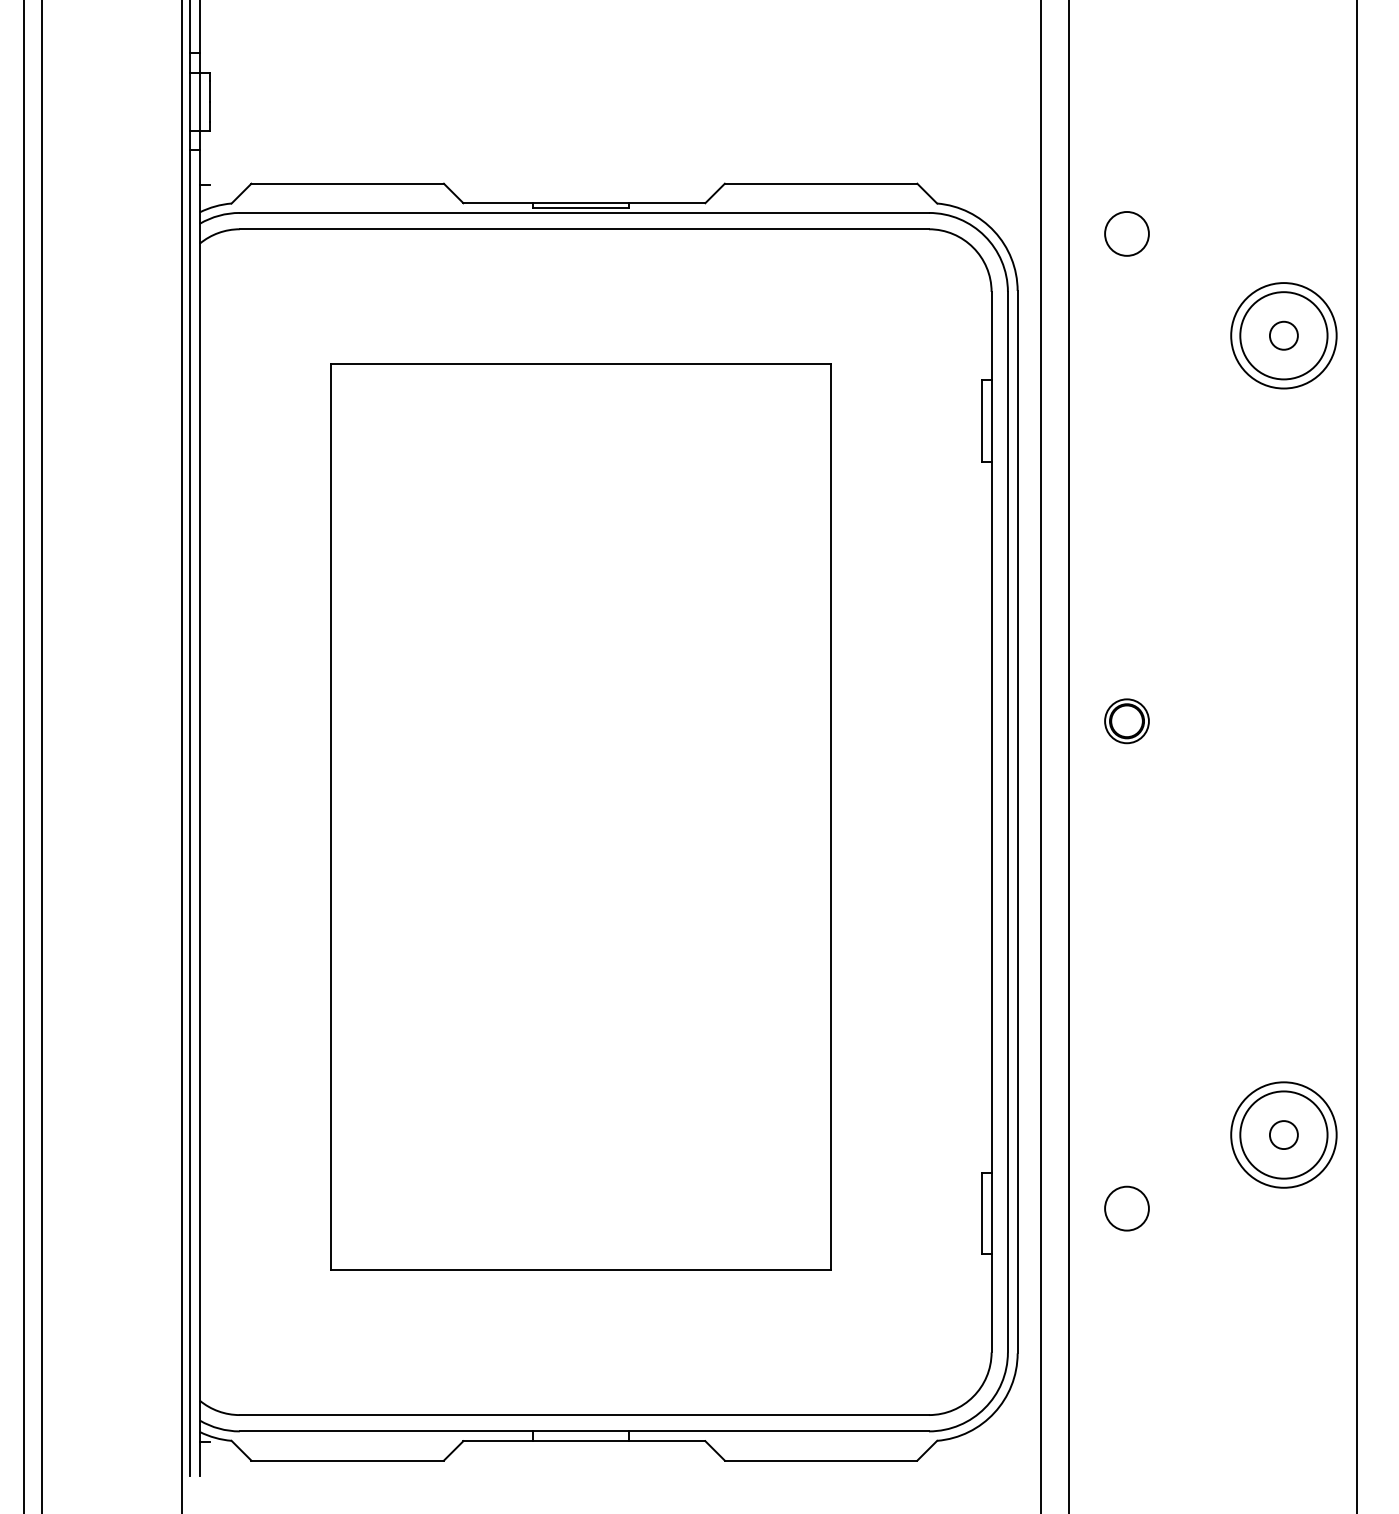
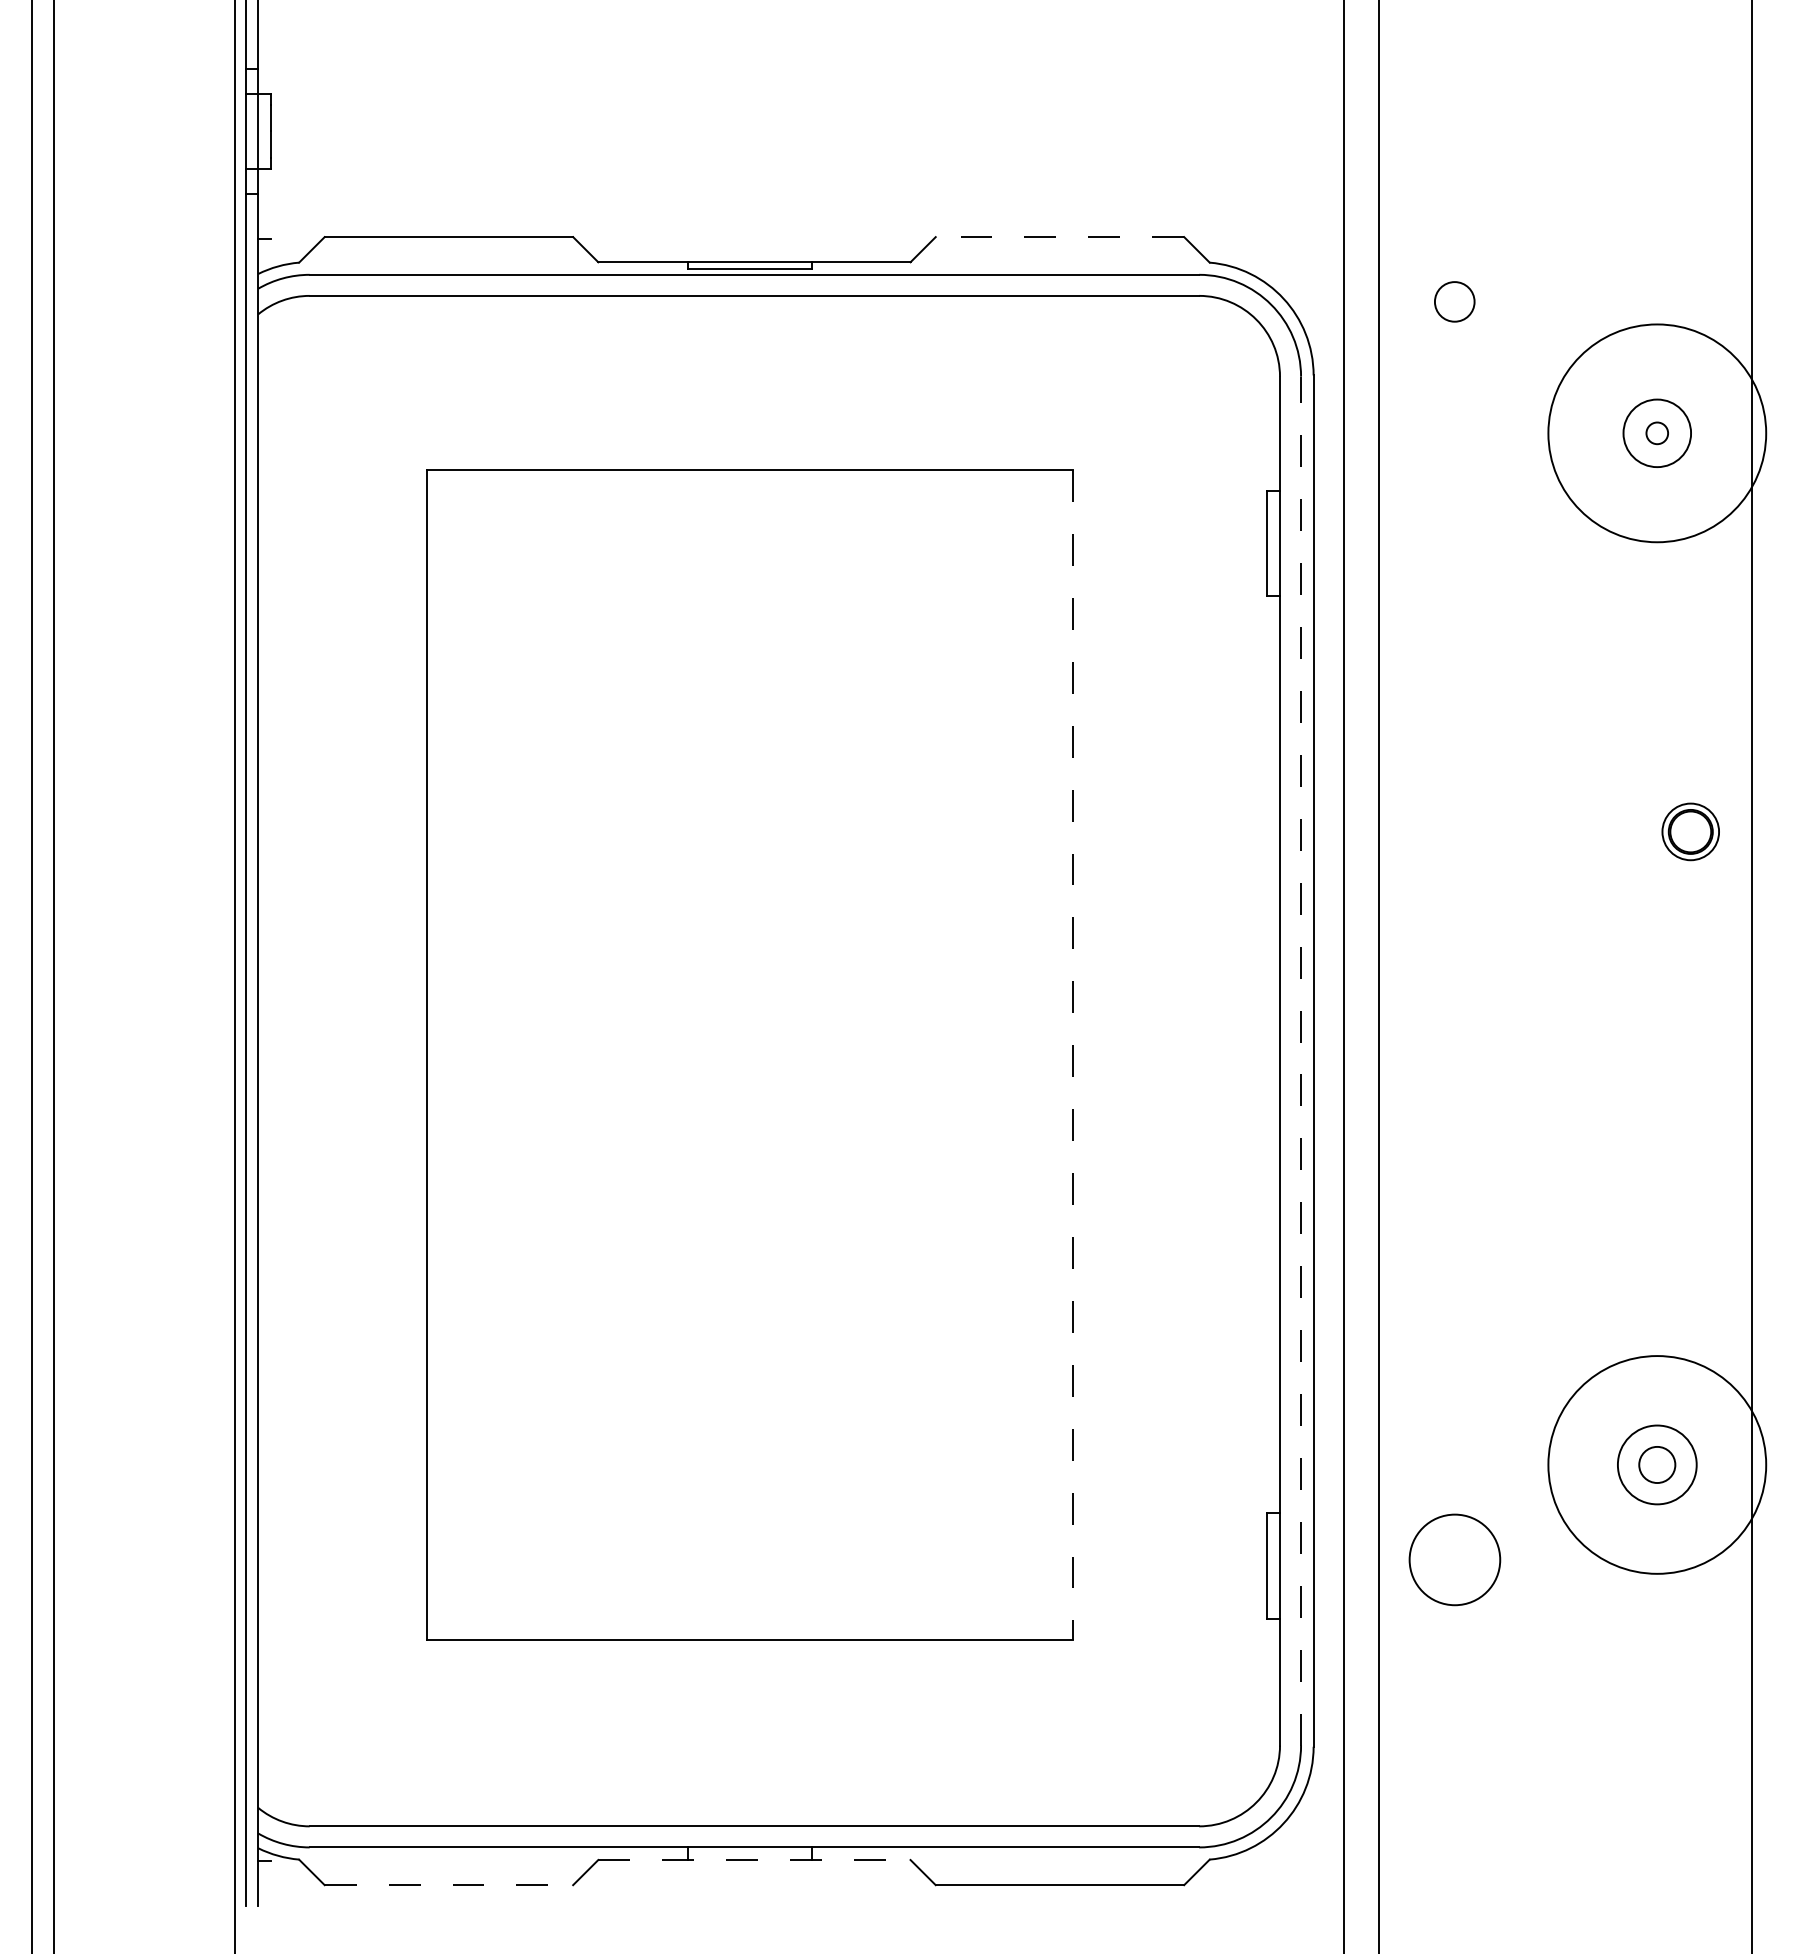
line: (820, 184) -> (1059, 237), solid -> dashed
circle: (1126, 233) -> (1454, 301), size x0.7
circle: (1284, 335) -> (1657, 433), size x0.6
circle: (1284, 335) -> (1657, 433), size x0.6
circle: (1284, 335) -> (1657, 433), size x1.6
part: (1126, 720) -> (1690, 831), moved
line: (830, 817) -> (1072, 1054), solid -> dashed
line: (1008, 821) -> (1301, 1060), solid -> dashed
circle: (1284, 1134) -> (1657, 1464), size x0.7
circle: (1284, 1134) -> (1657, 1464), size x1.6
circle: (1126, 1208) -> (1454, 1559), size x1.6
line: (584, 1441) -> (754, 1860), solid -> dashed
line: (348, 1460) -> (449, 1885), solid -> dashed

